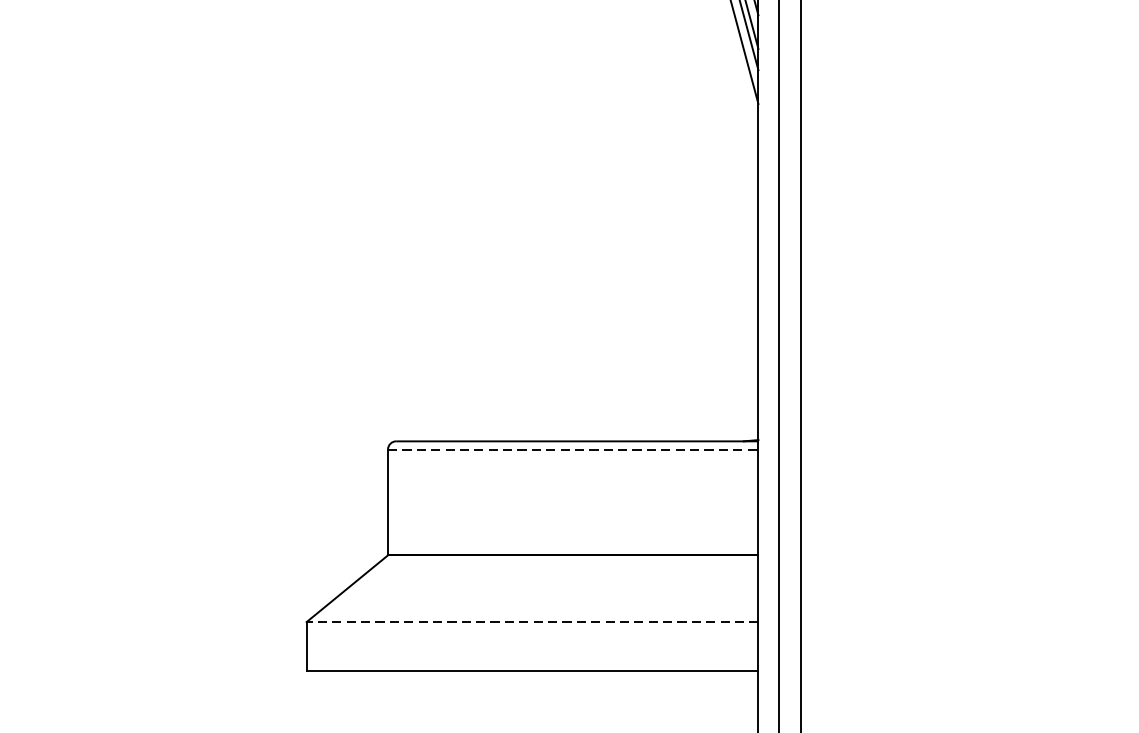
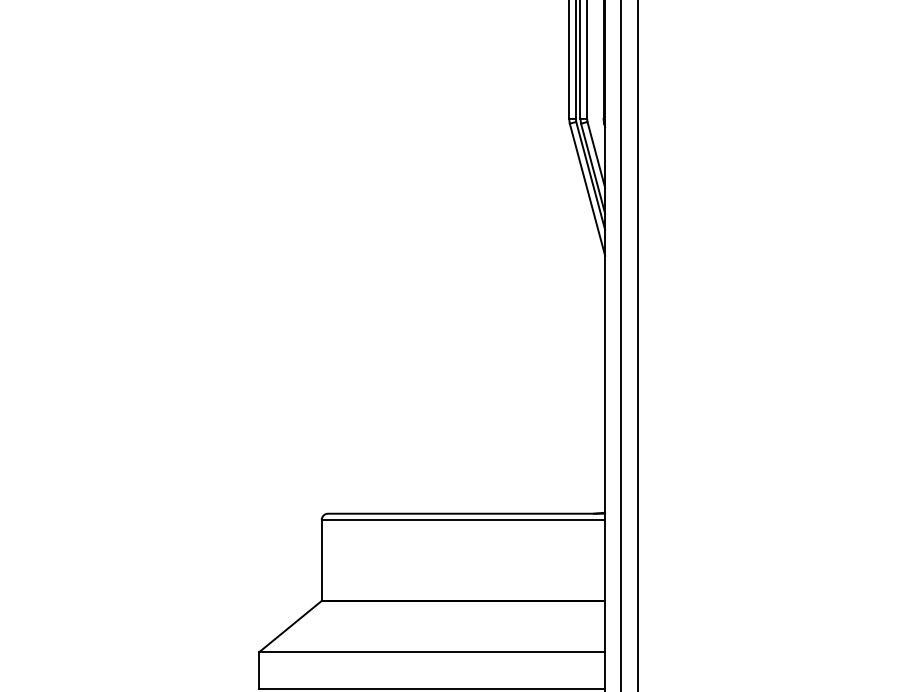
line: (573, 448) -> (463, 519), dashed -> solid
line: (532, 621) -> (432, 651), dashed -> solid

